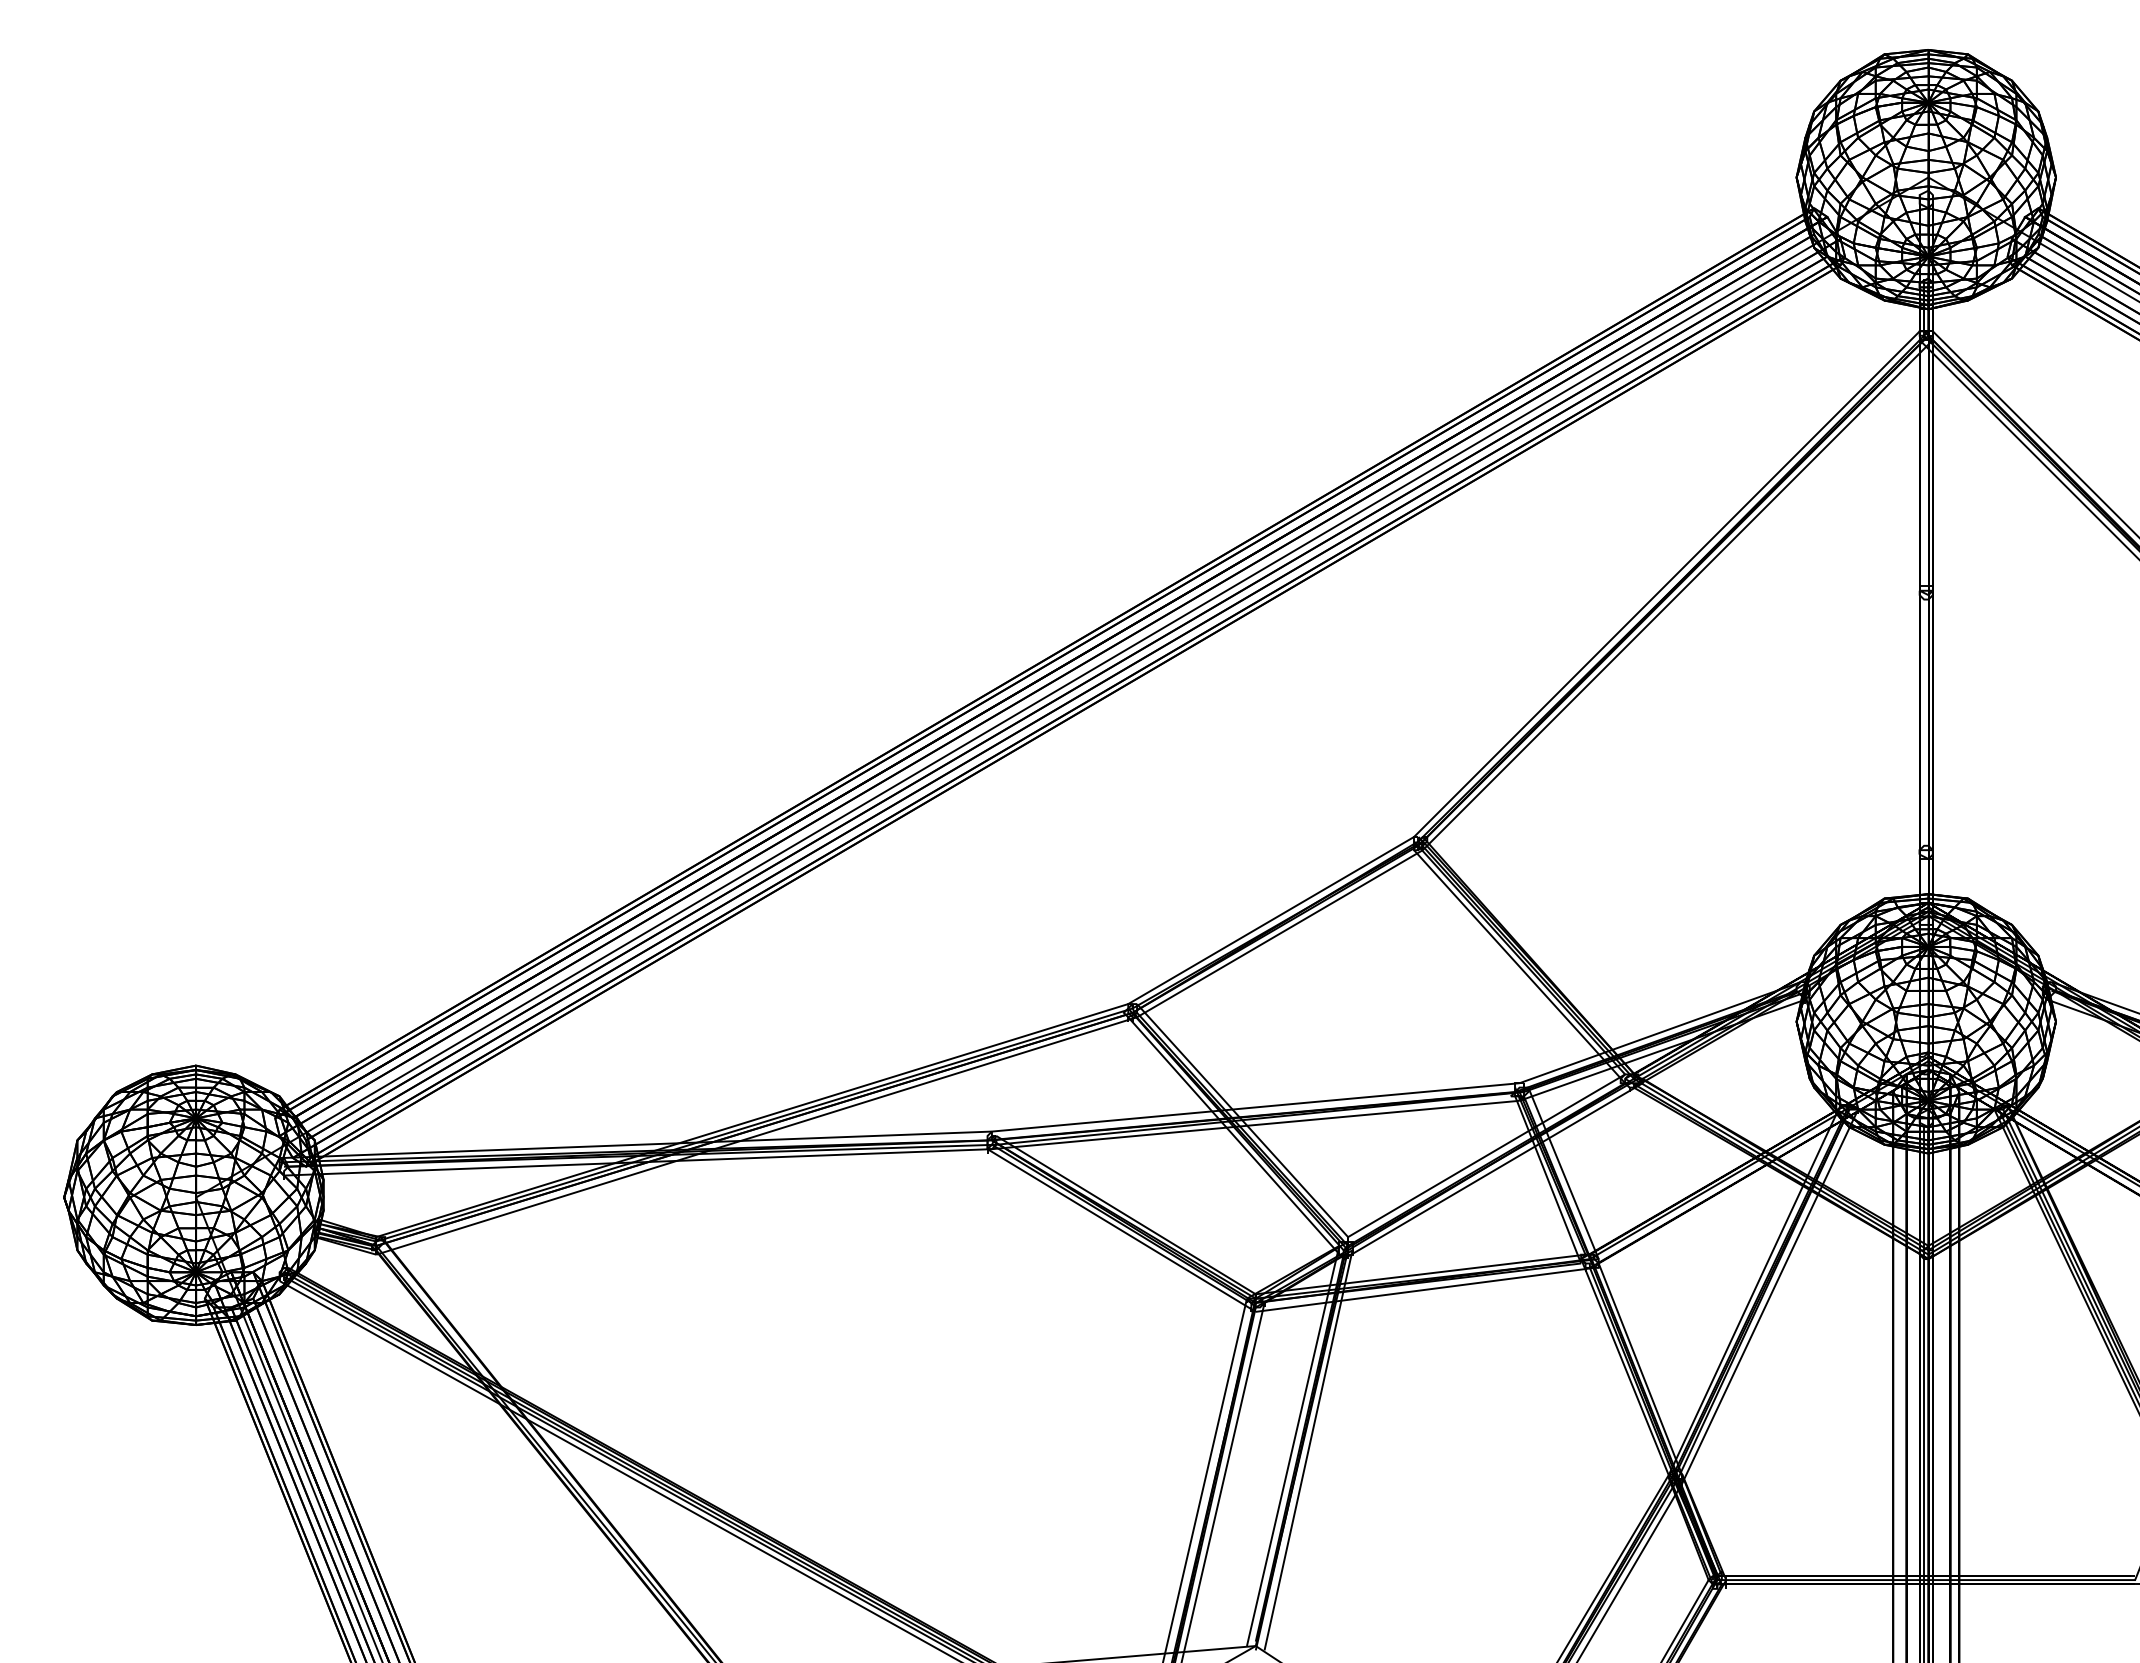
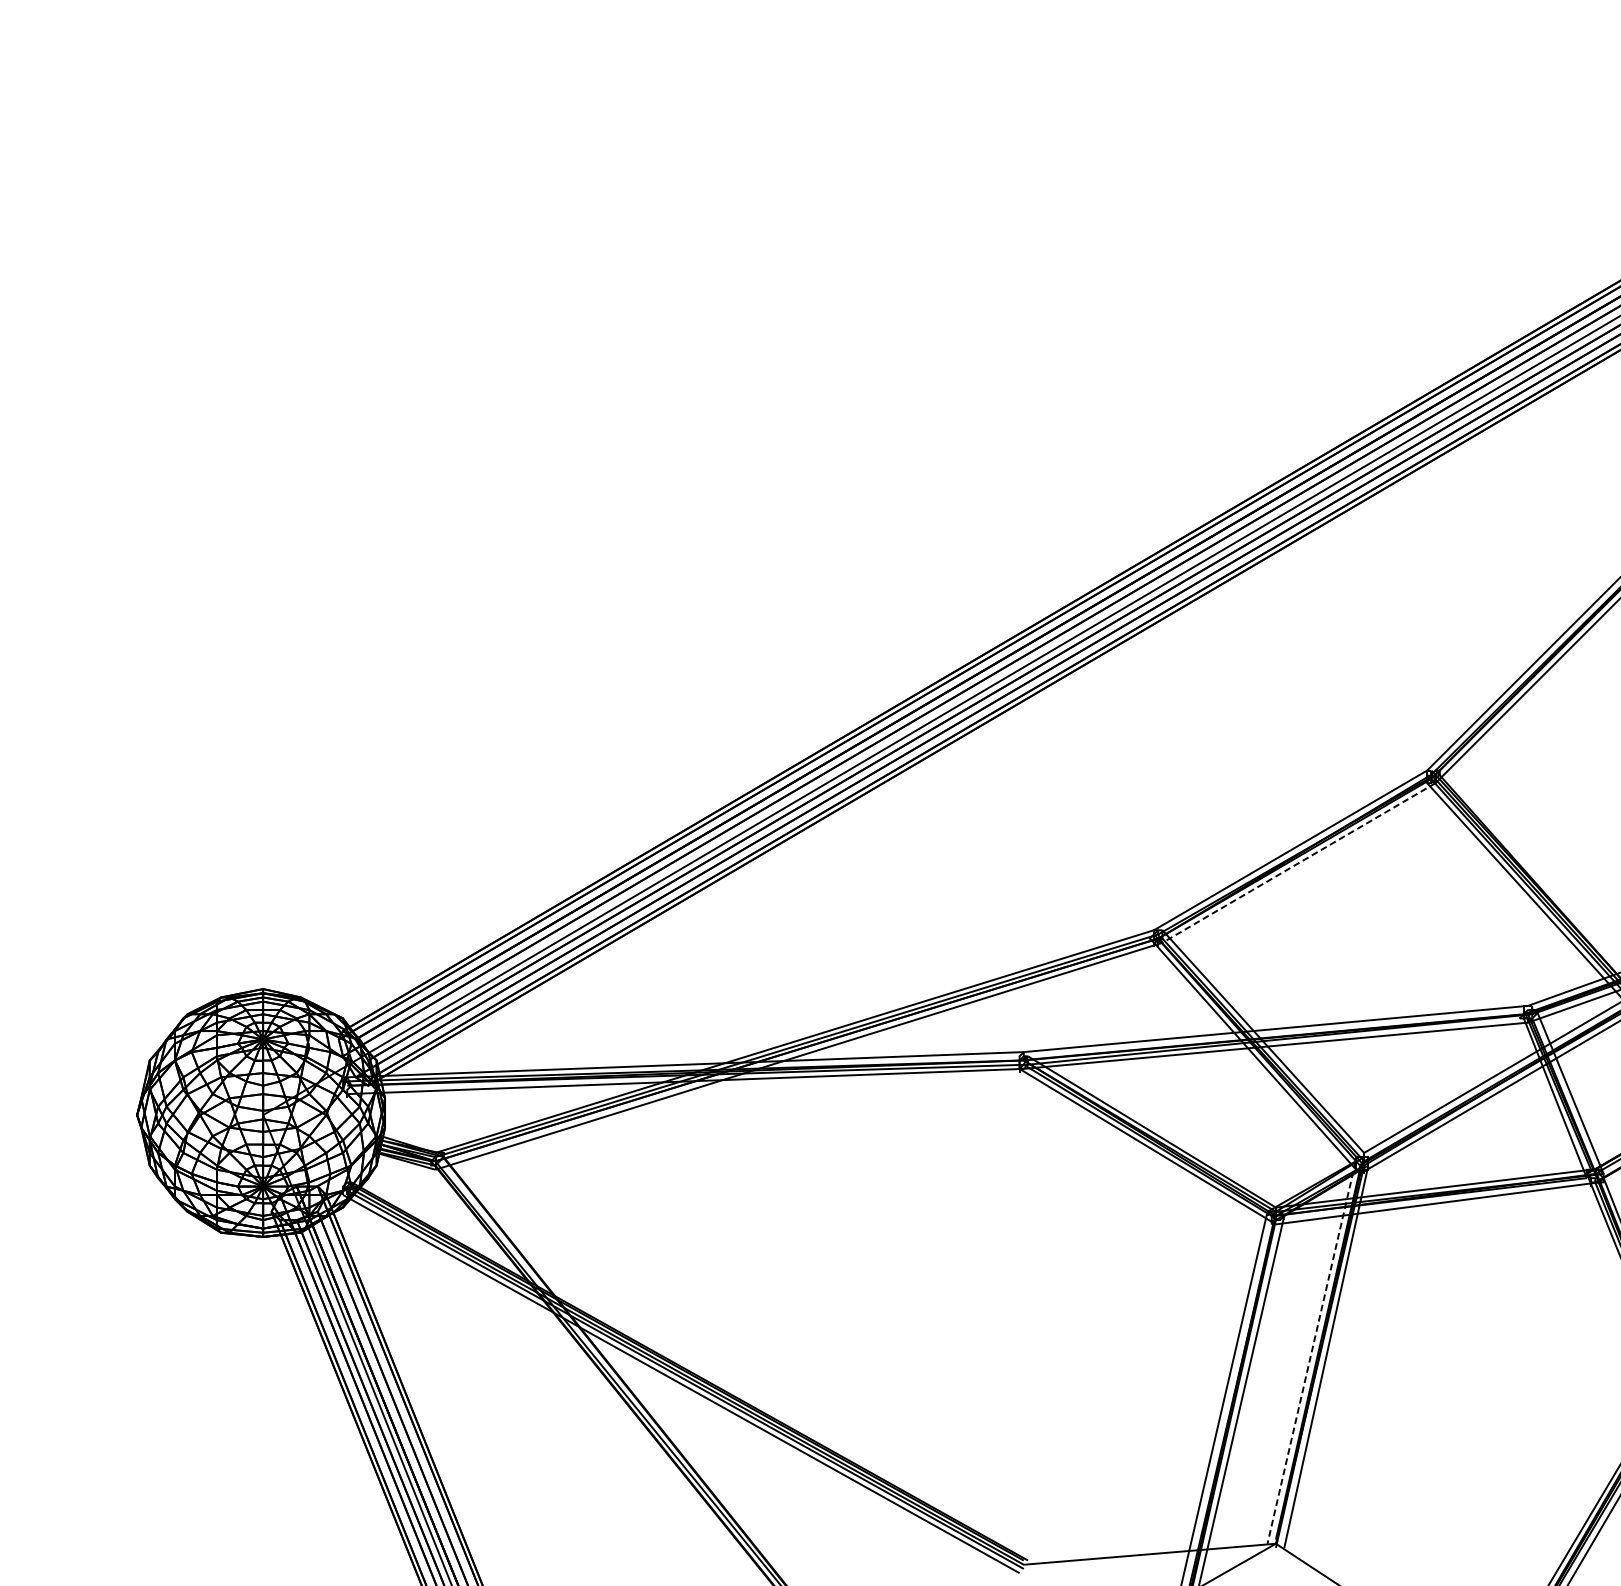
line: (1279, 933) -> (1298, 862), solid -> dashed
line: (1293, 1446) -> (1311, 1353), solid -> dashed

